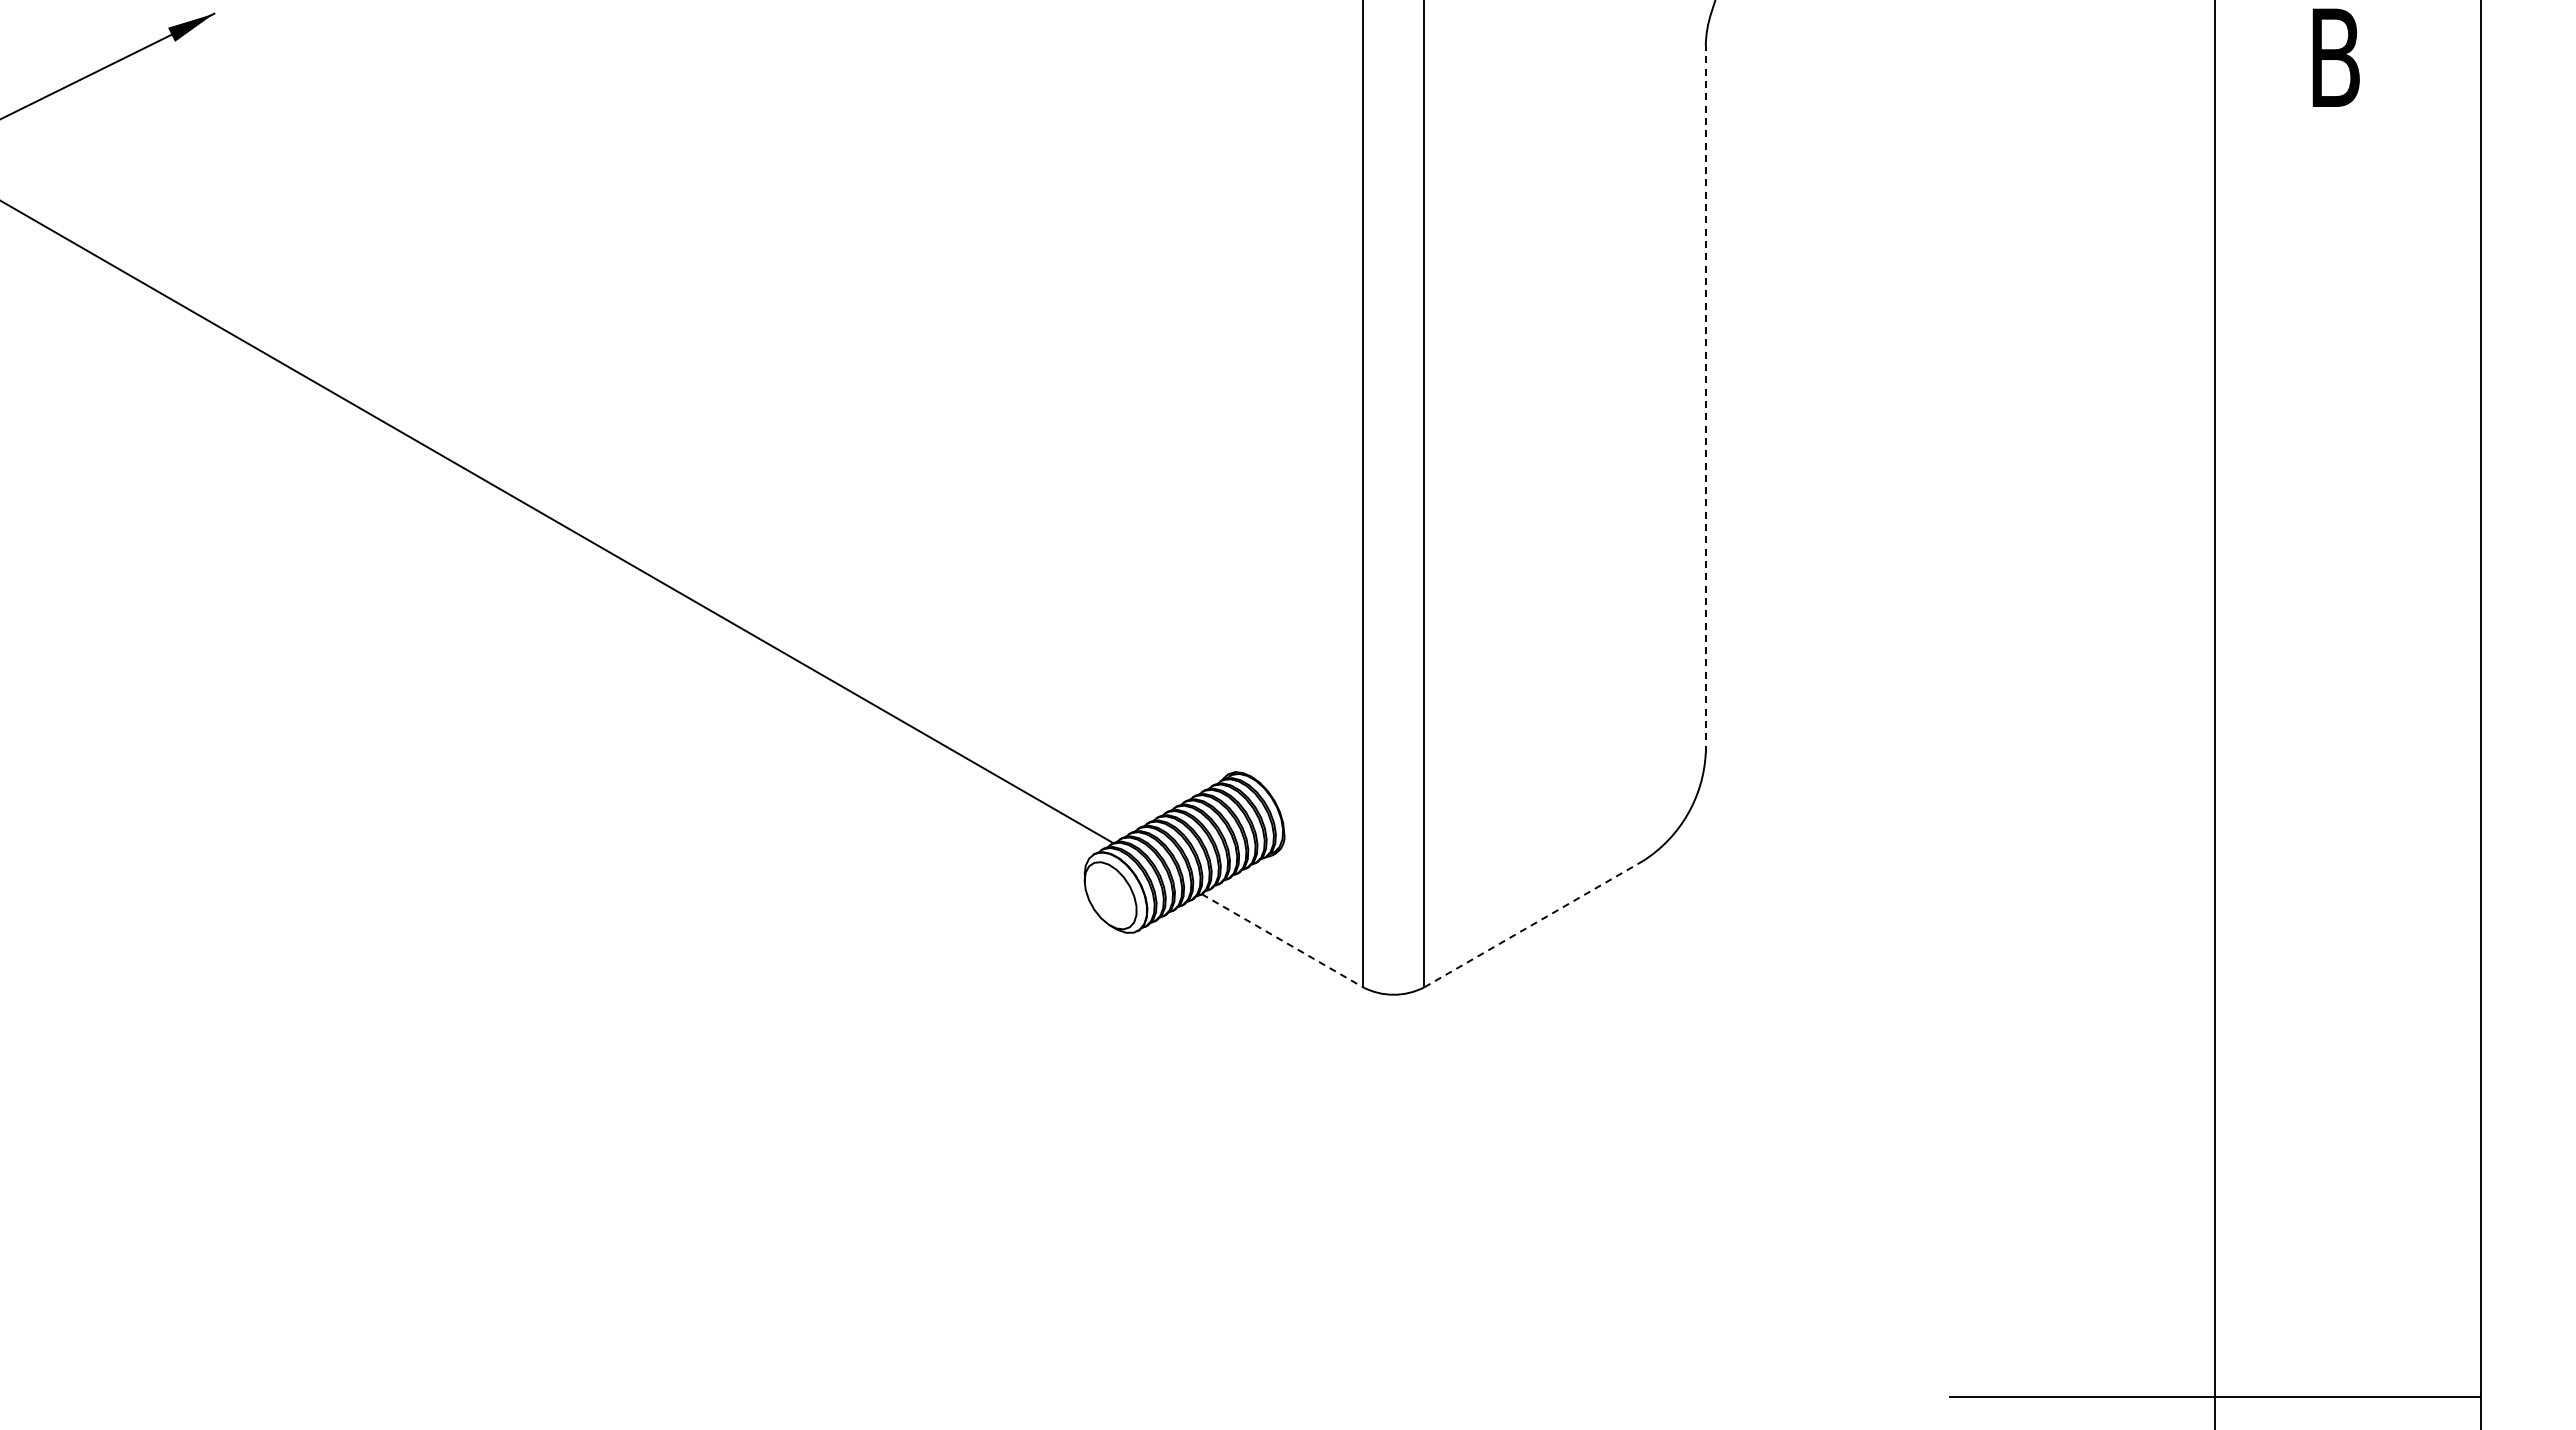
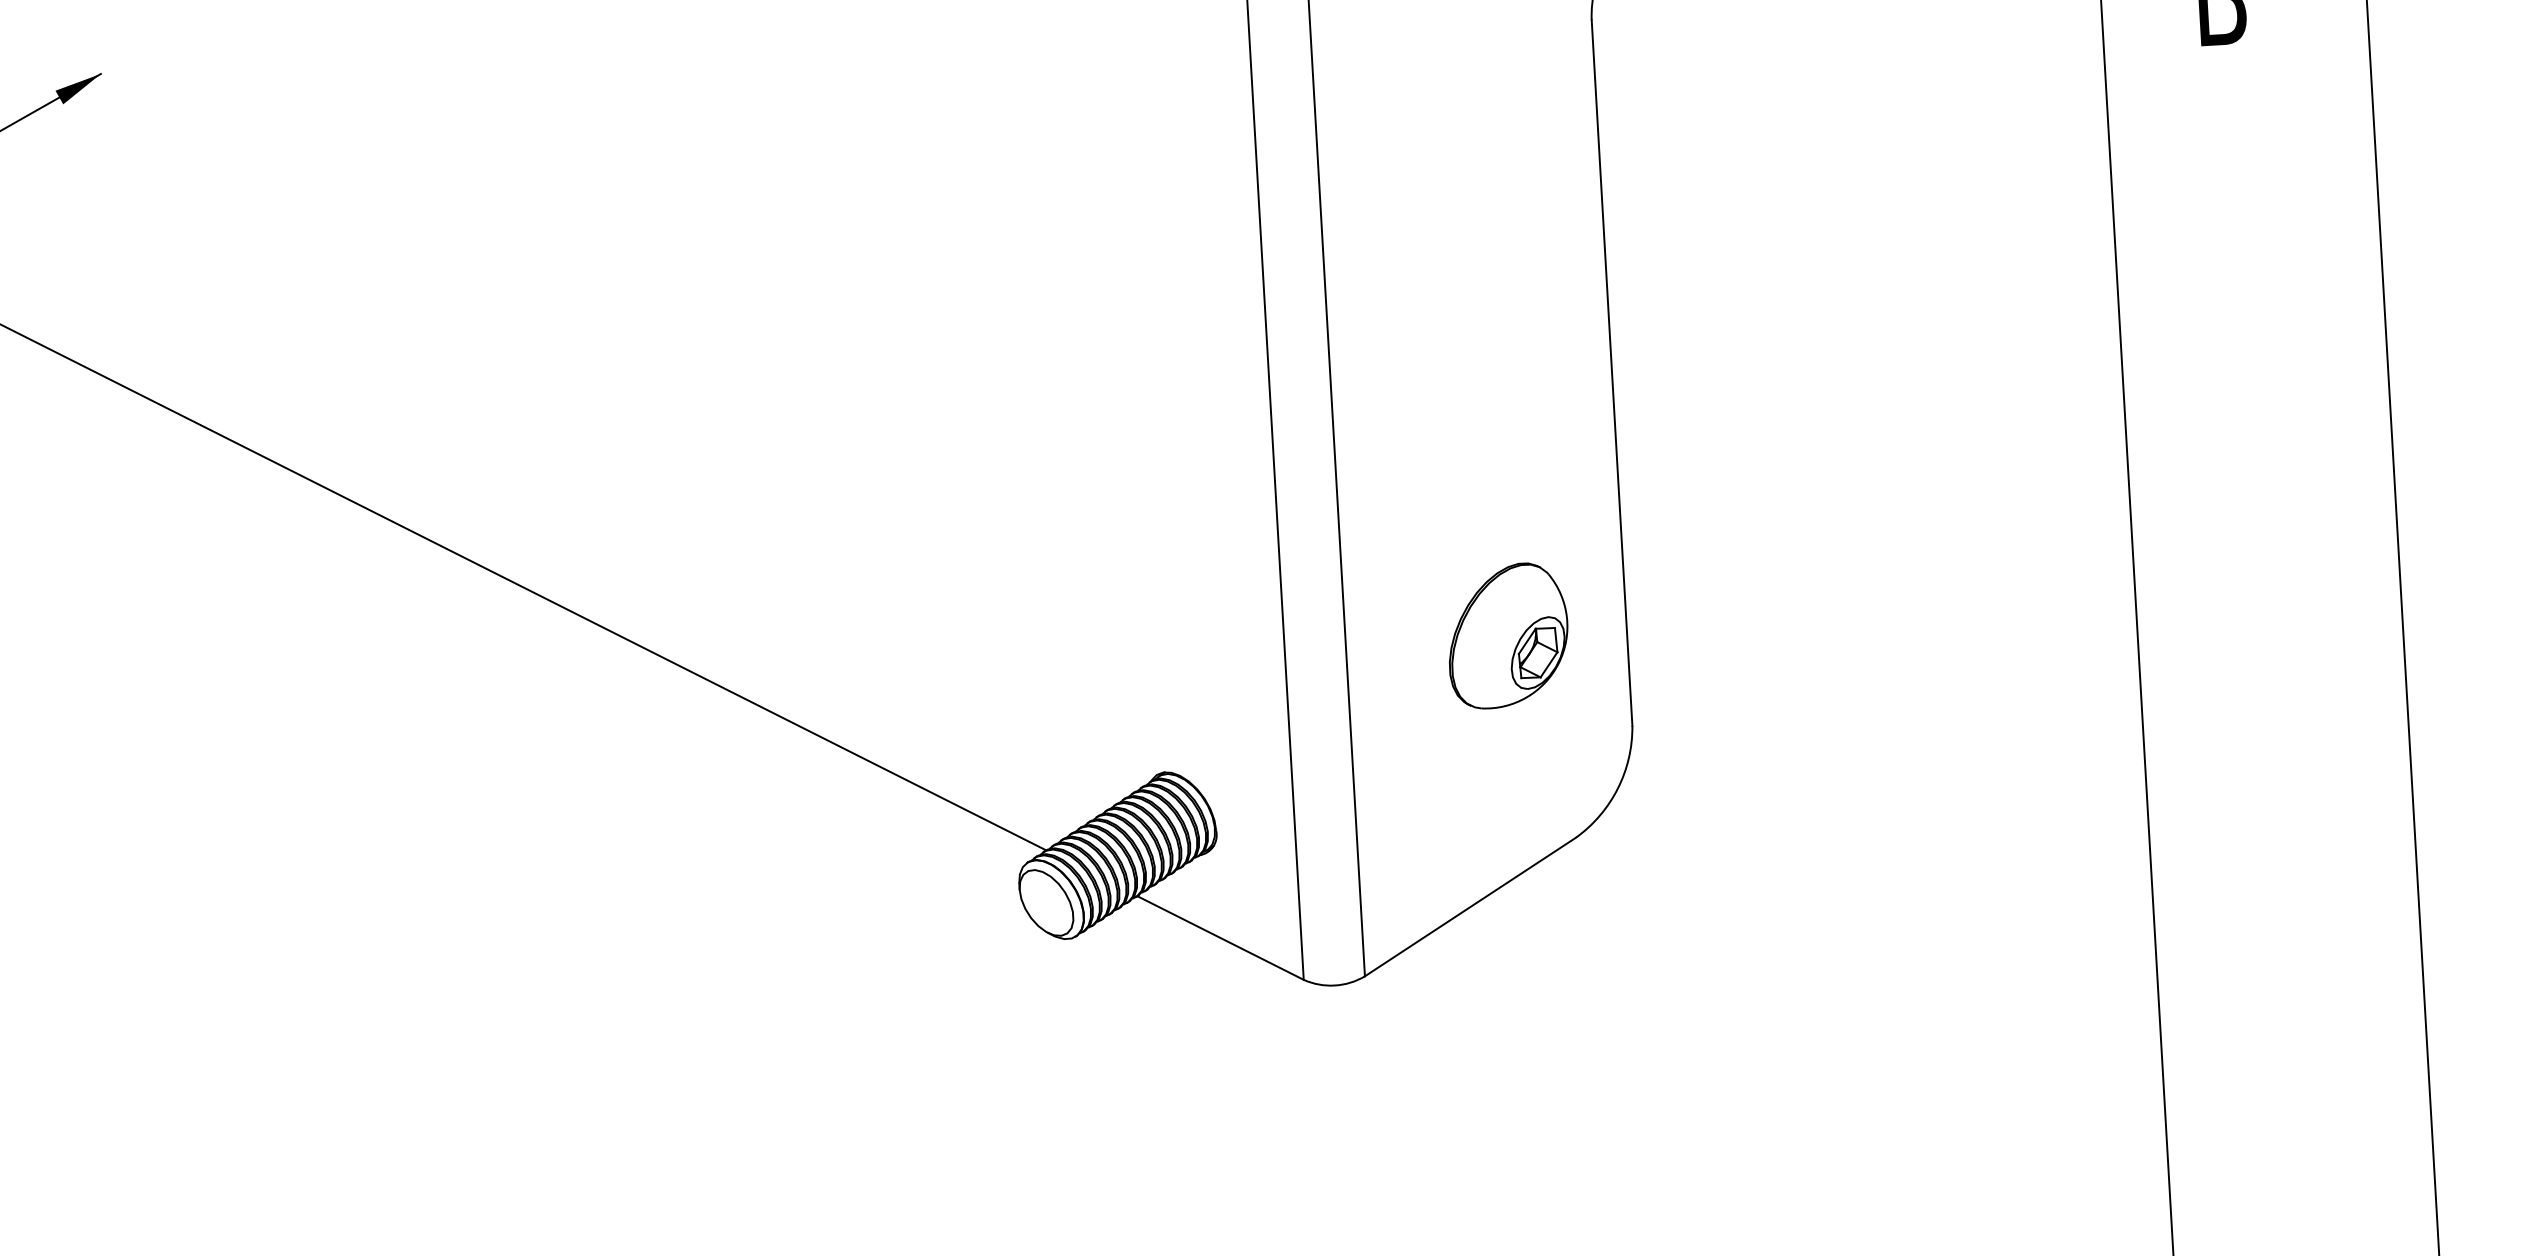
line: (1705, 398) -> (1611, 372), dashed -> solid
part: (1586, 655) -> (1507, 635), added
line: (1534, 923) -> (1471, 906), dashed -> solid
line: (1282, 941) -> (1220, 938), dashed -> solid

